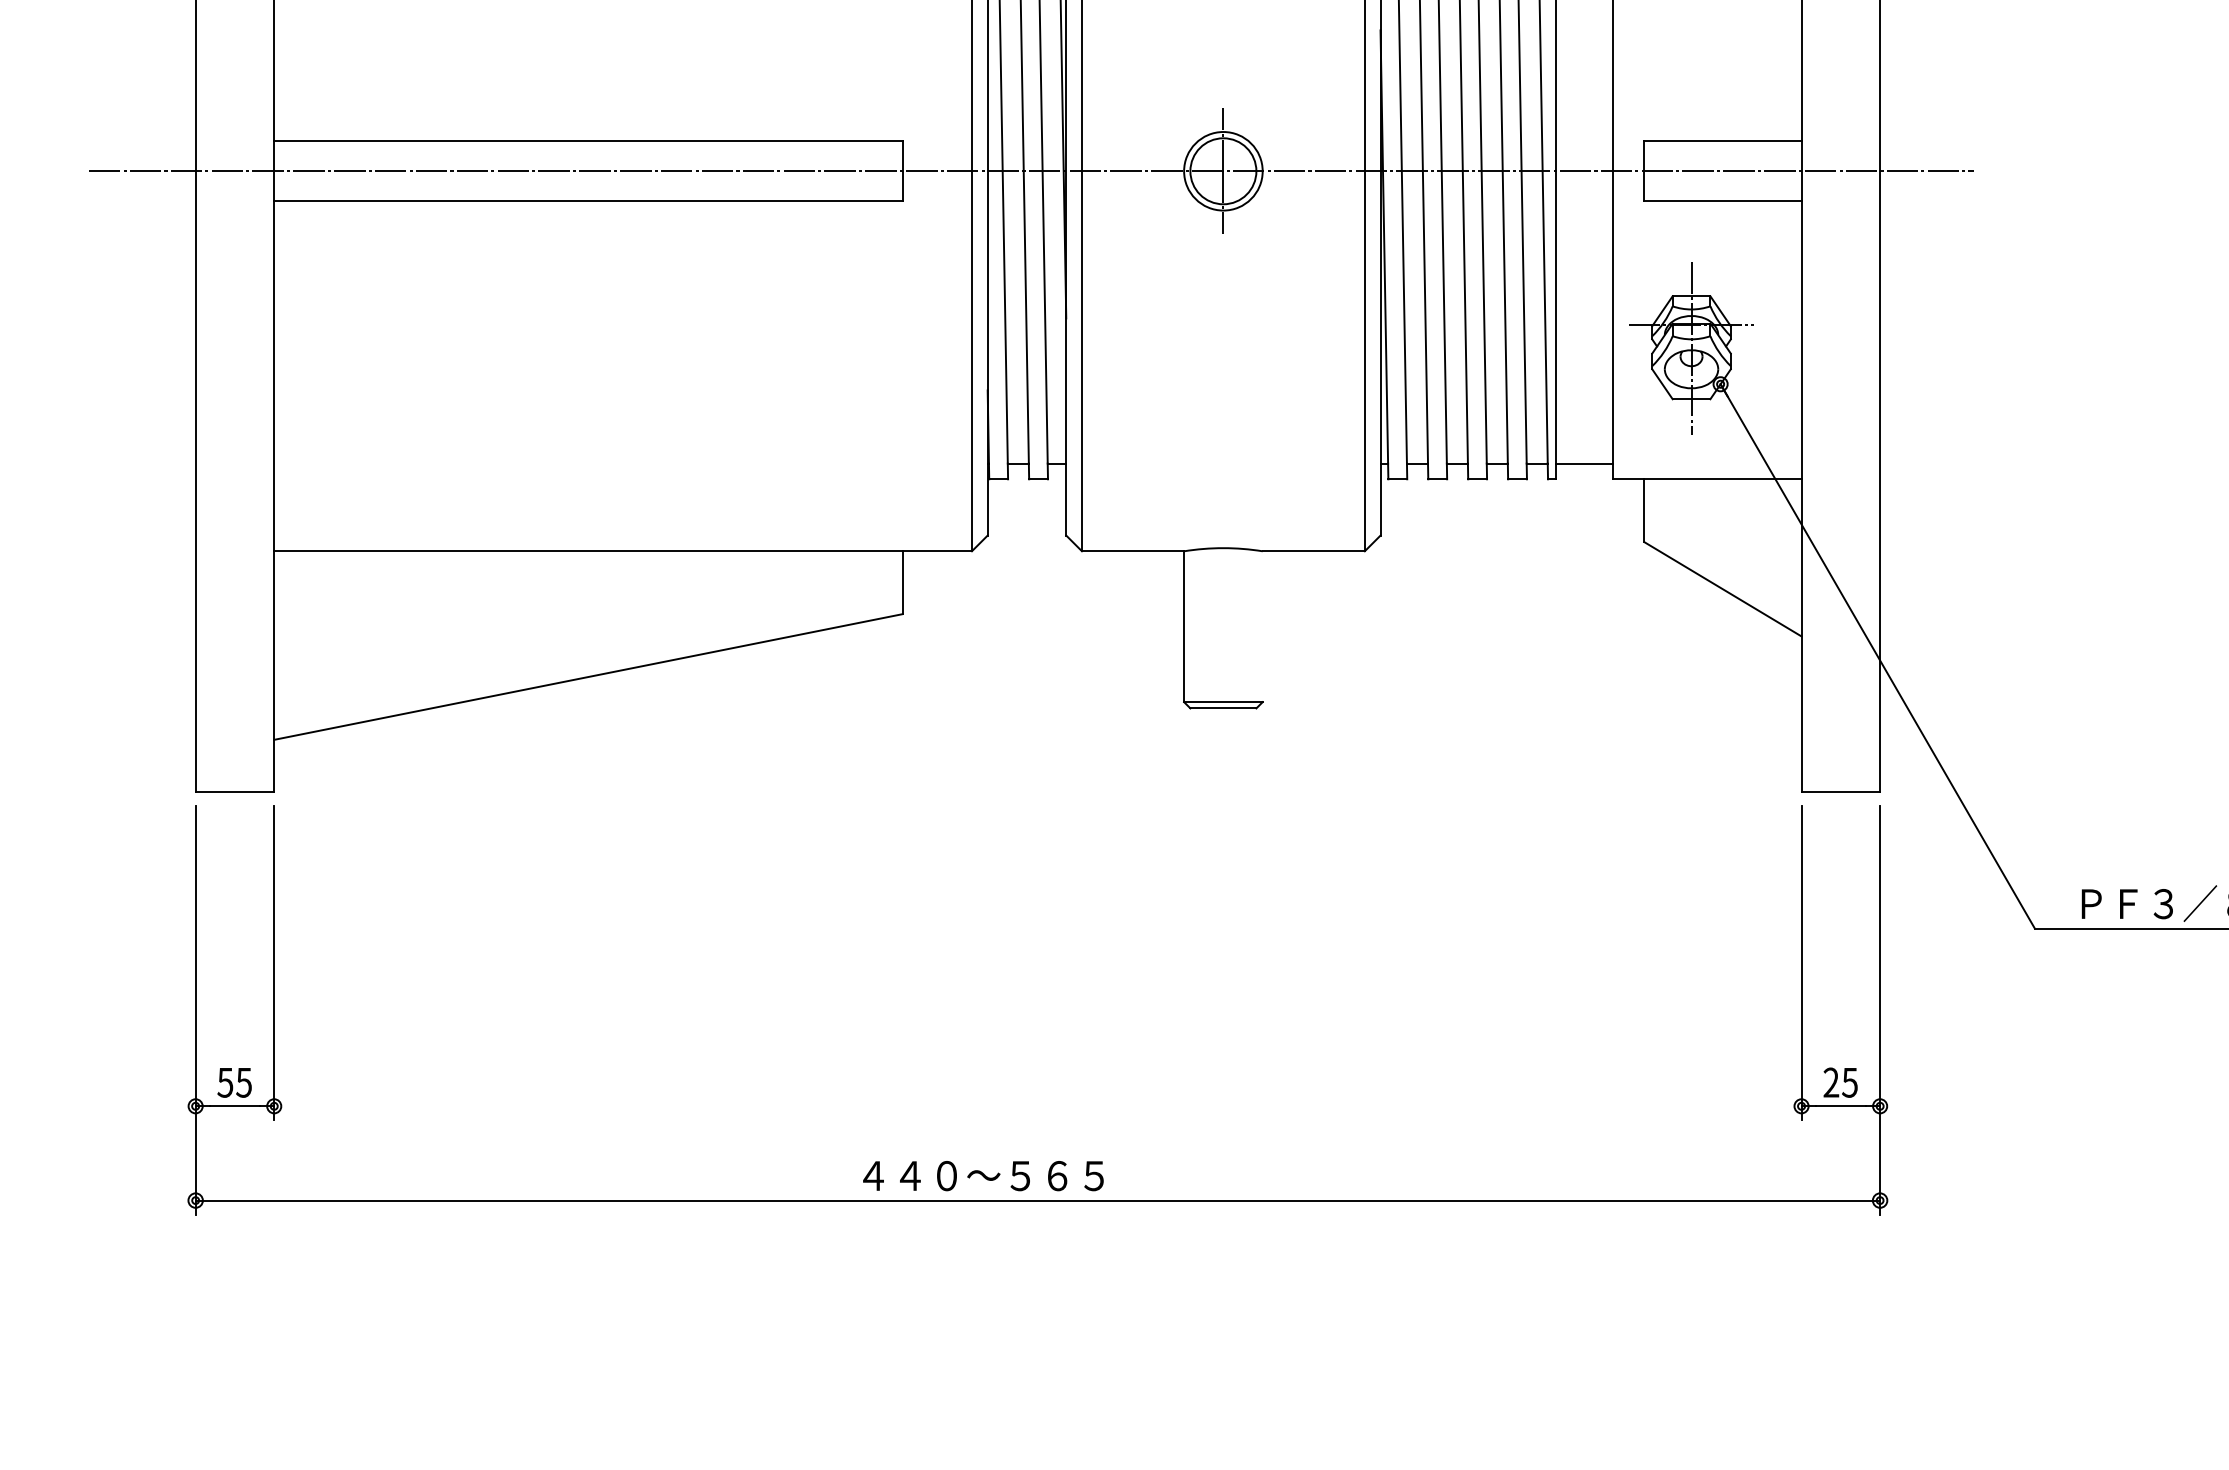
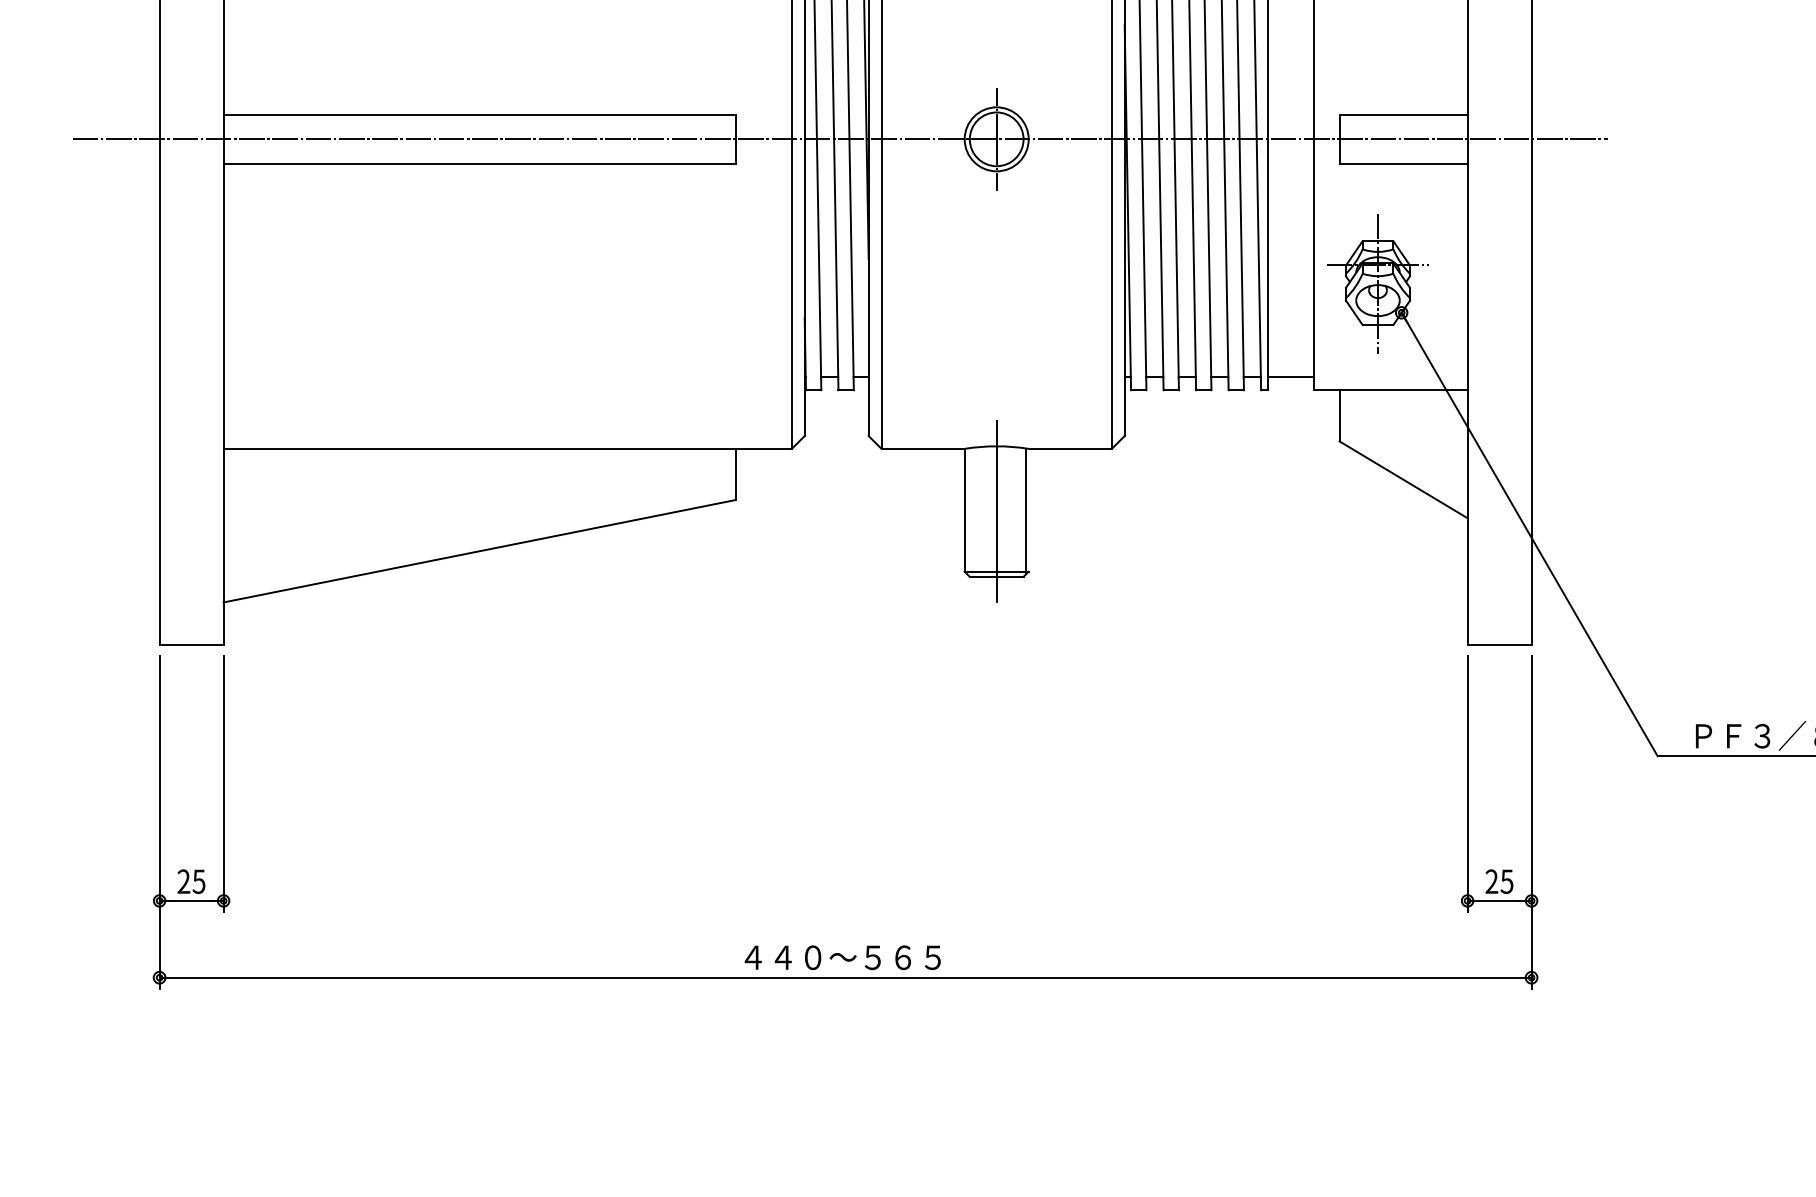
line: (1223, 627) -> (996, 510), added
line: (1259, 628) -> (1026, 511), added
text: (225, 1082) -> (183, 881), 55 -> 25
text: (983, 1176) -> (842, 958), moved

